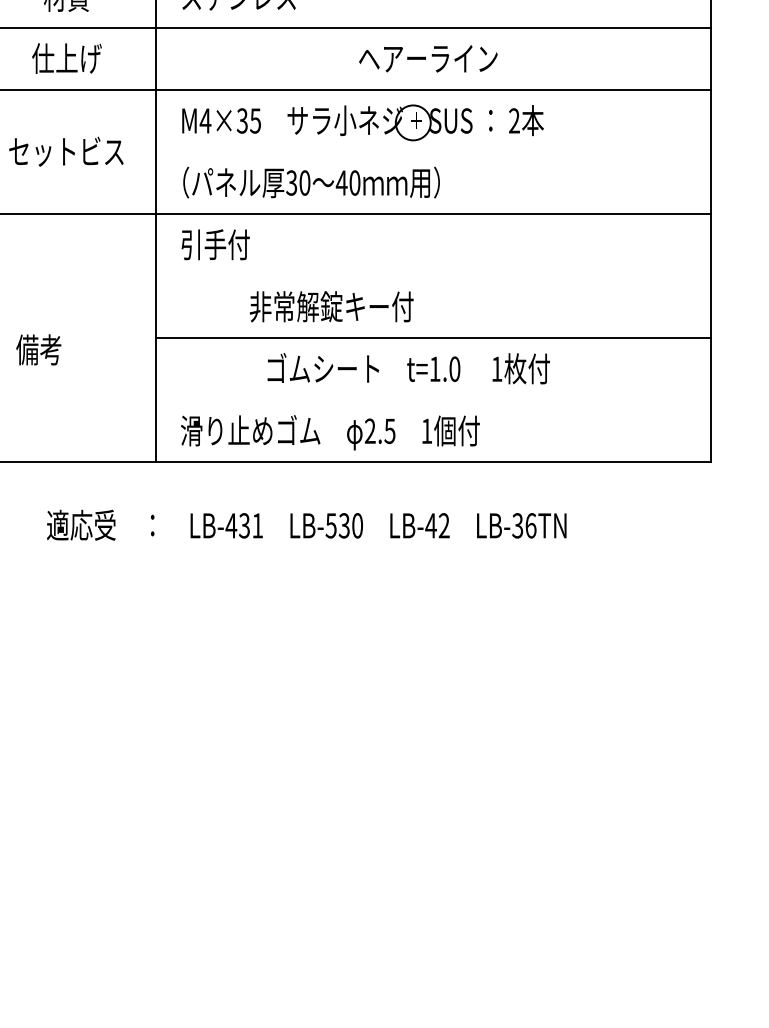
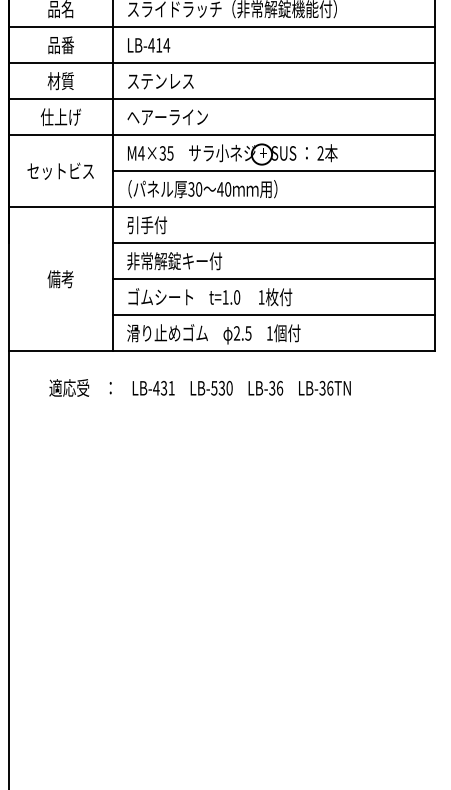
text: (428, 59) -> (167, 117), moved
line: (433, 152) -> (273, 171), added
line: (433, 276) -> (273, 243), added
text: (331, 307) -> (174, 261), moved
text: (38, 350) -> (60, 279), moved
text: (409, 369) -> (210, 297), moved
line: (433, 400) -> (273, 315), added
text: (436, 524) -> (275, 387), LB-42 -> LB-36

